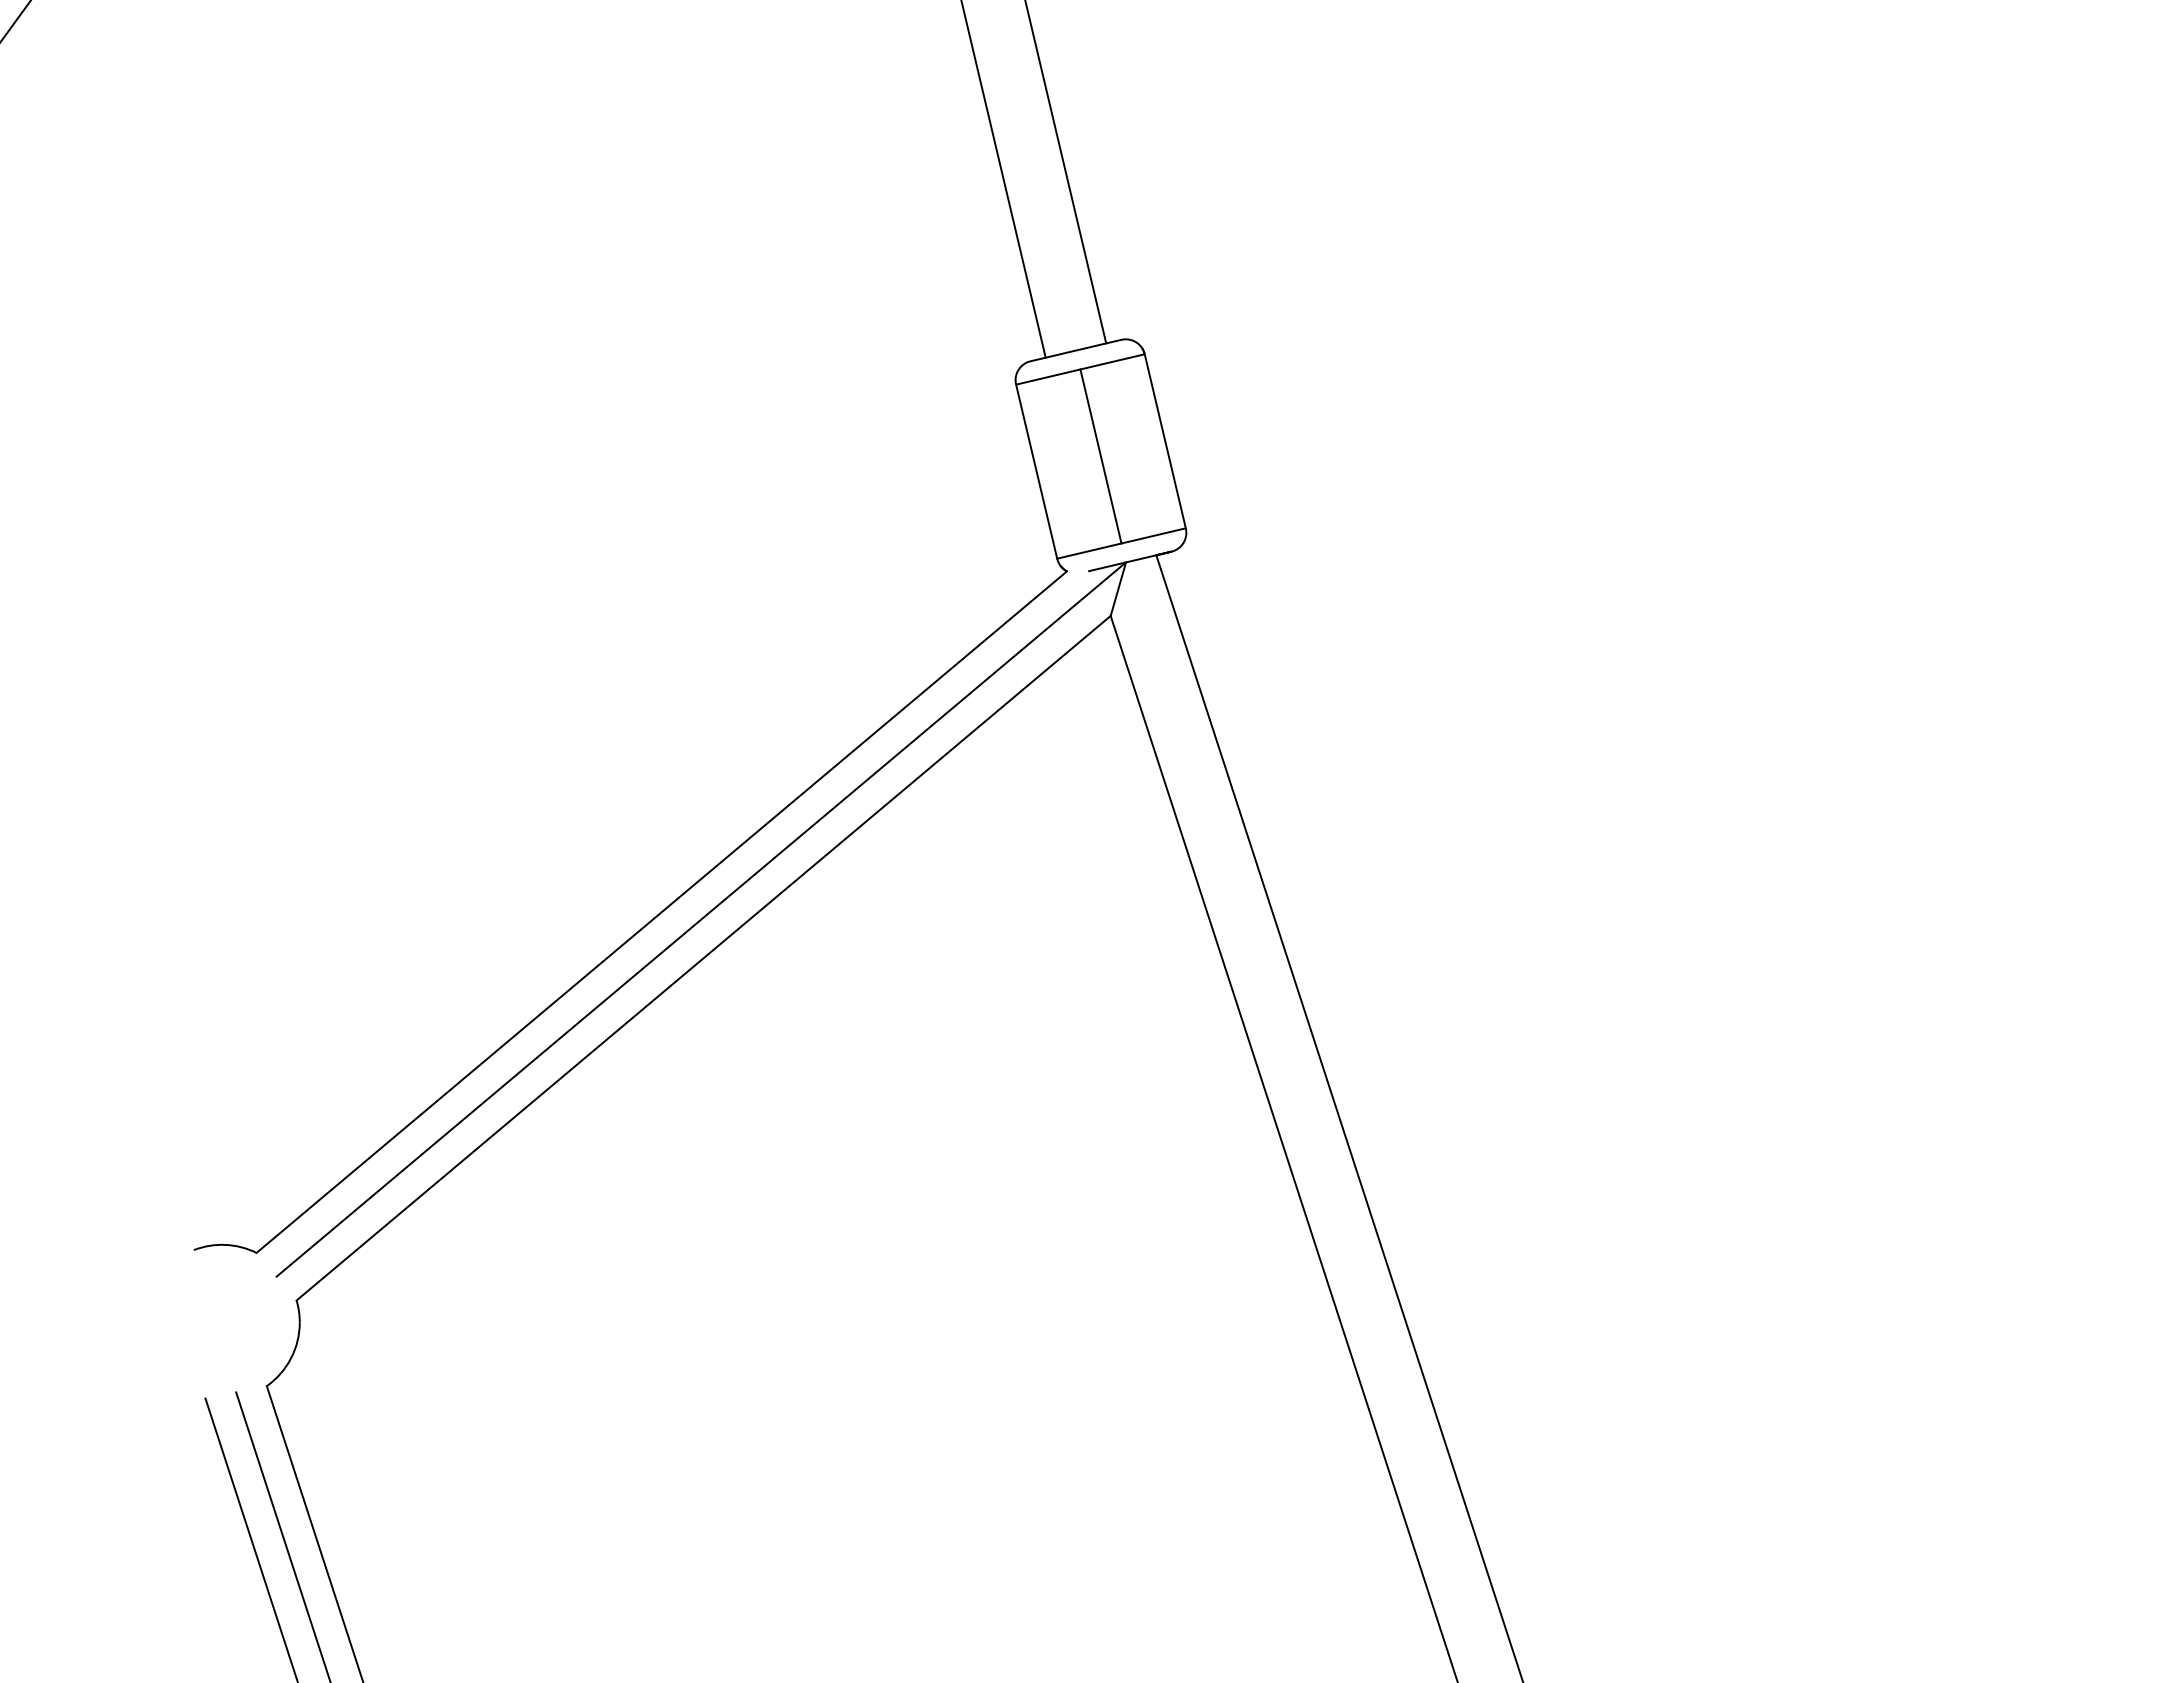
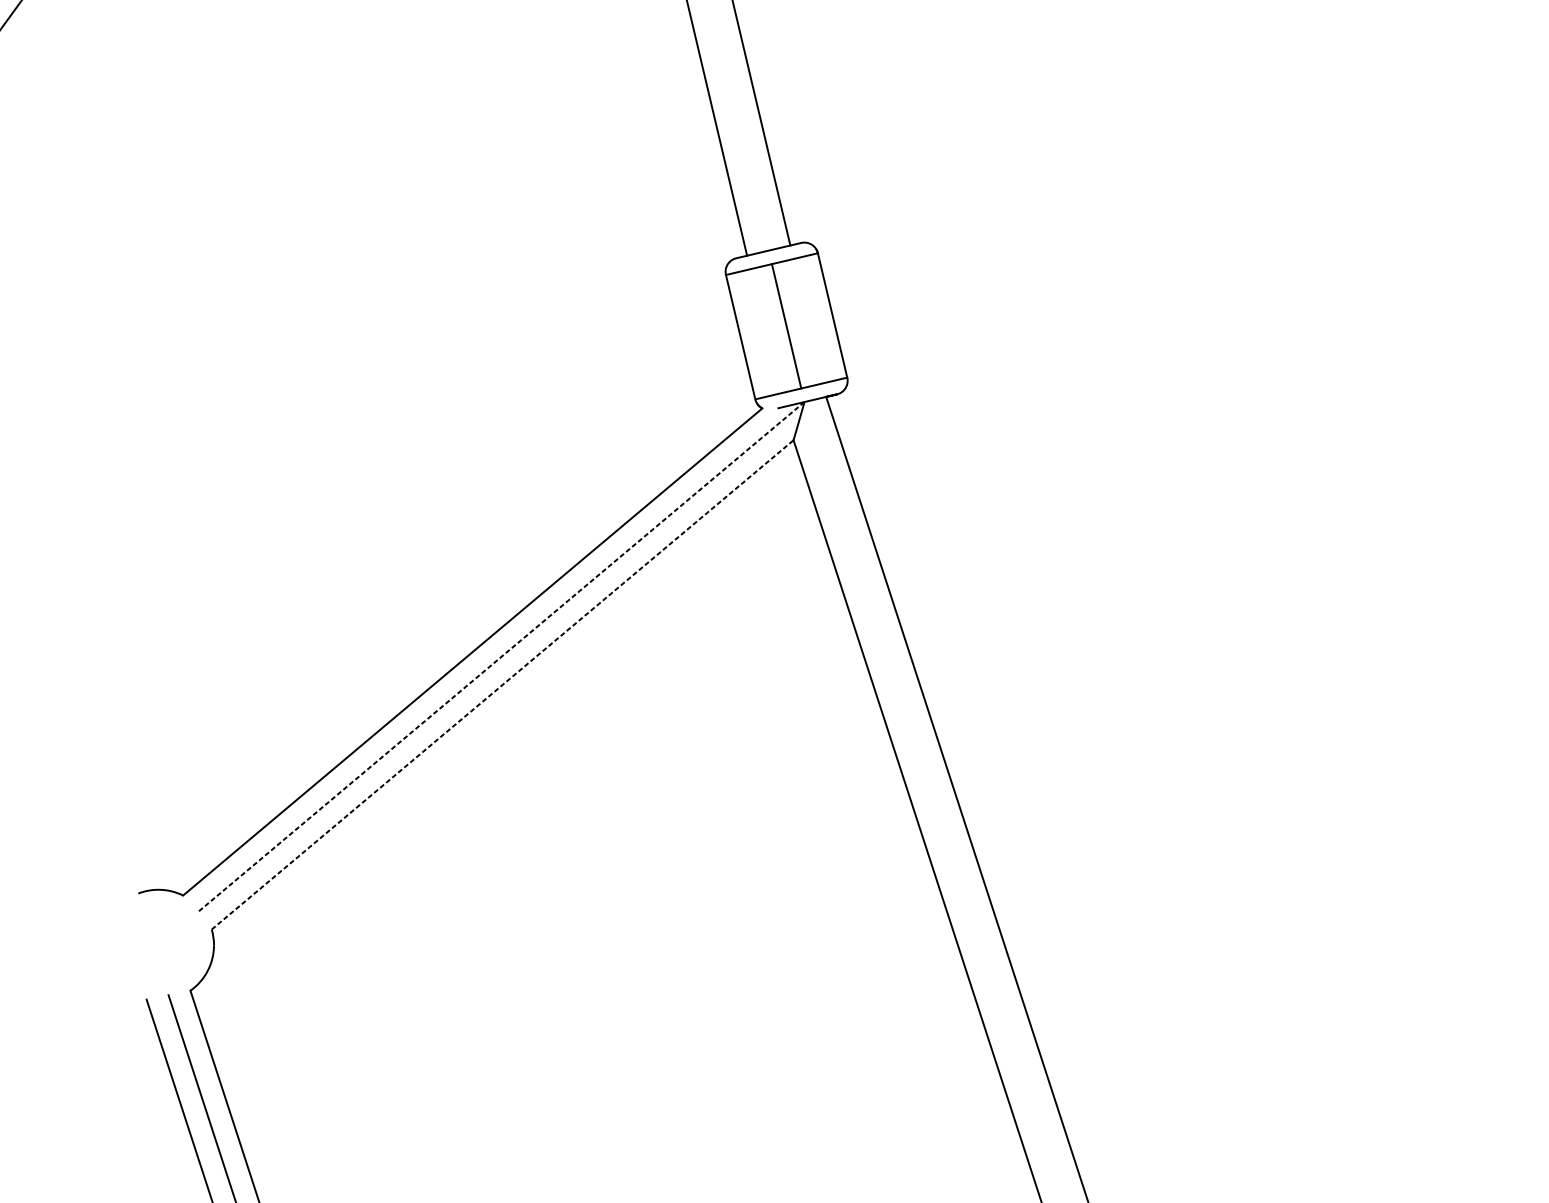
line: (701, 919) -> (501, 657), solid -> dashed
line: (703, 958) -> (502, 685), solid -> dashed

